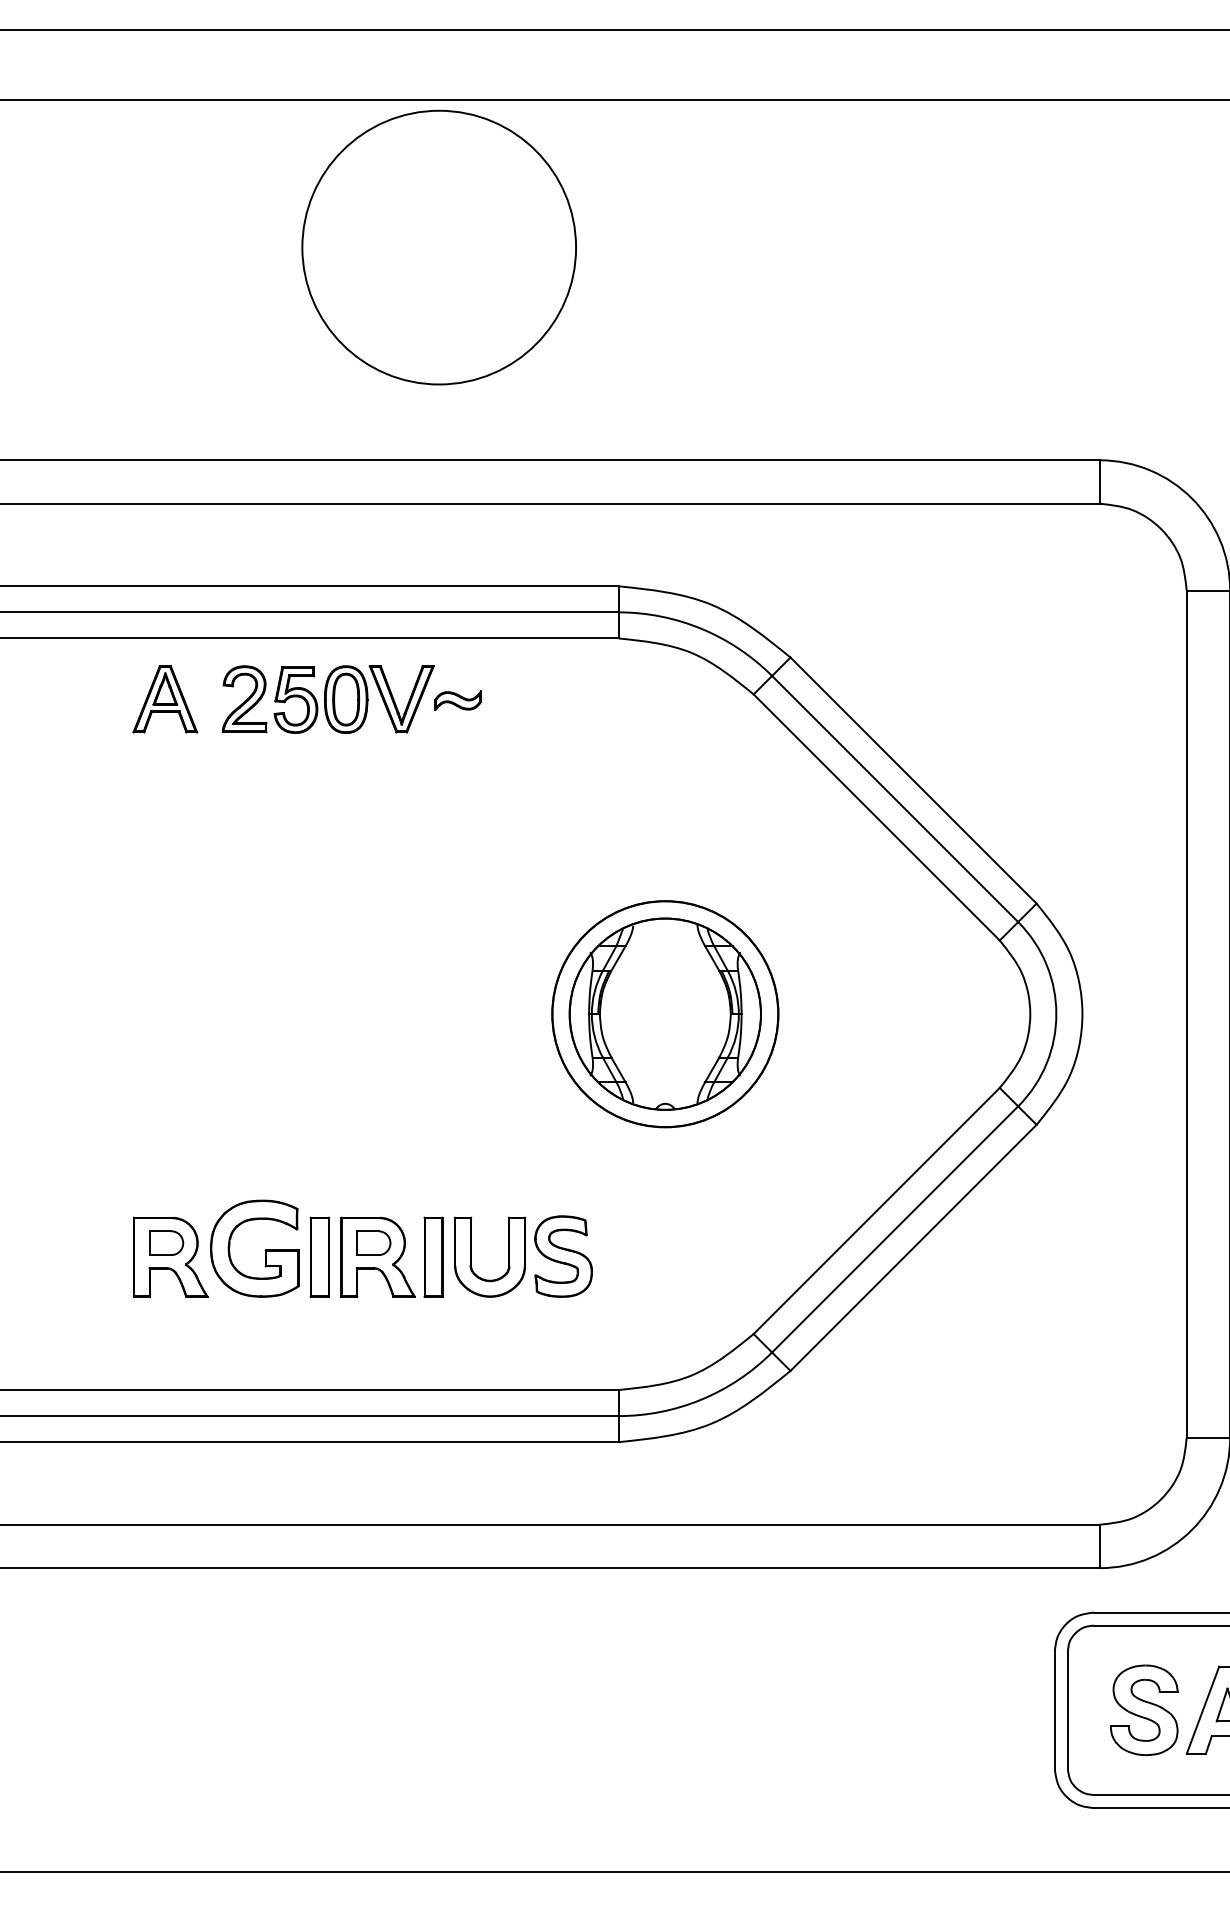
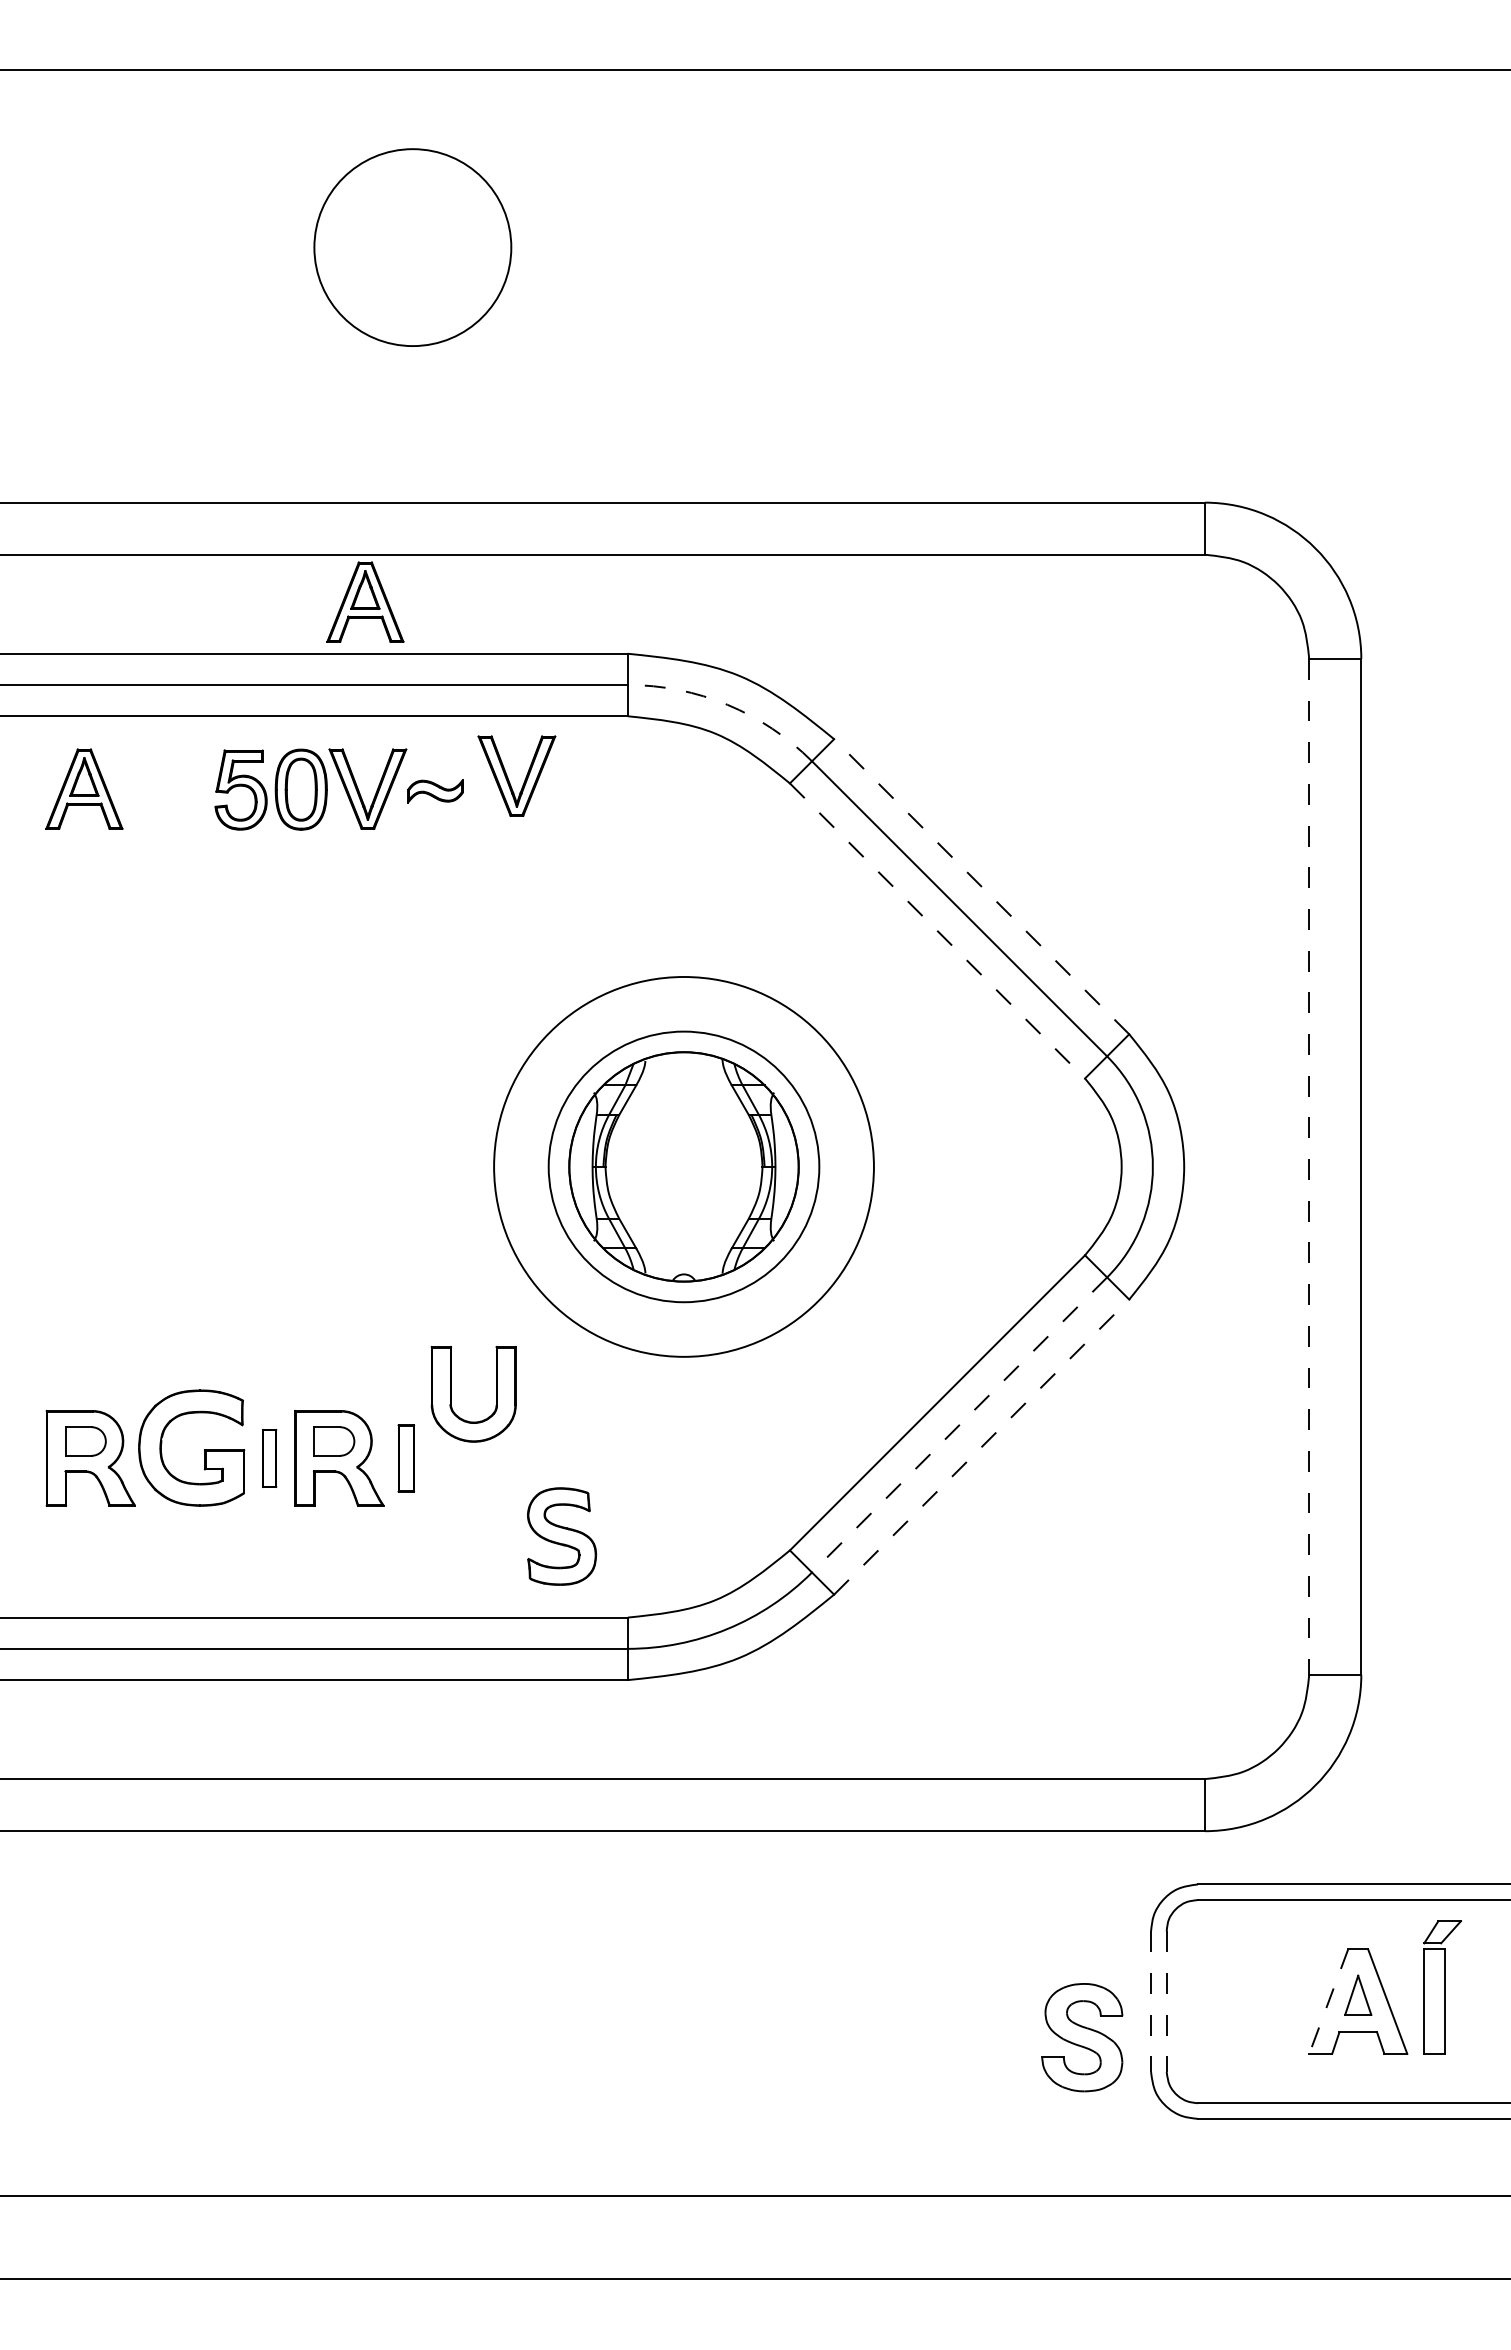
circle: (438, 247) -> (412, 247), size x0.6
part: (399, 542) -> (365, 601), added
arc: (701, 628) -> (727, 704), solid -> dashed
part: (518, 689) -> (508, 777), added
part: (244, 698) -> (179, 788), removed
line: (913, 780) -> (981, 886), solid -> dashed
line: (876, 817) -> (937, 930), solid -> dashed
circle: (664, 1013) -> (683, 1166), size x1.4
line: (1186, 1013) -> (1309, 1166), solid -> dashed
line: (895, 1229) -> (959, 1425), solid -> dashed
line: (913, 1248) -> (981, 1447), solid -> dashed
part: (564, 1256) -> (562, 1536), moved
part: (319, 1257) -> (269, 1458), size x0.6
part: (433, 1257) -> (406, 1458), size x0.7
part: (471, 1257) -> (451, 1394), moved
part: (1144, 1710) -> (1082, 2037), moved
line: (1202, 1710) -> (1328, 2001), solid -> dashed
line: (1055, 1711) -> (1151, 2002), solid -> dashed
line: (1067, 1711) -> (1166, 2002), solid -> dashed

